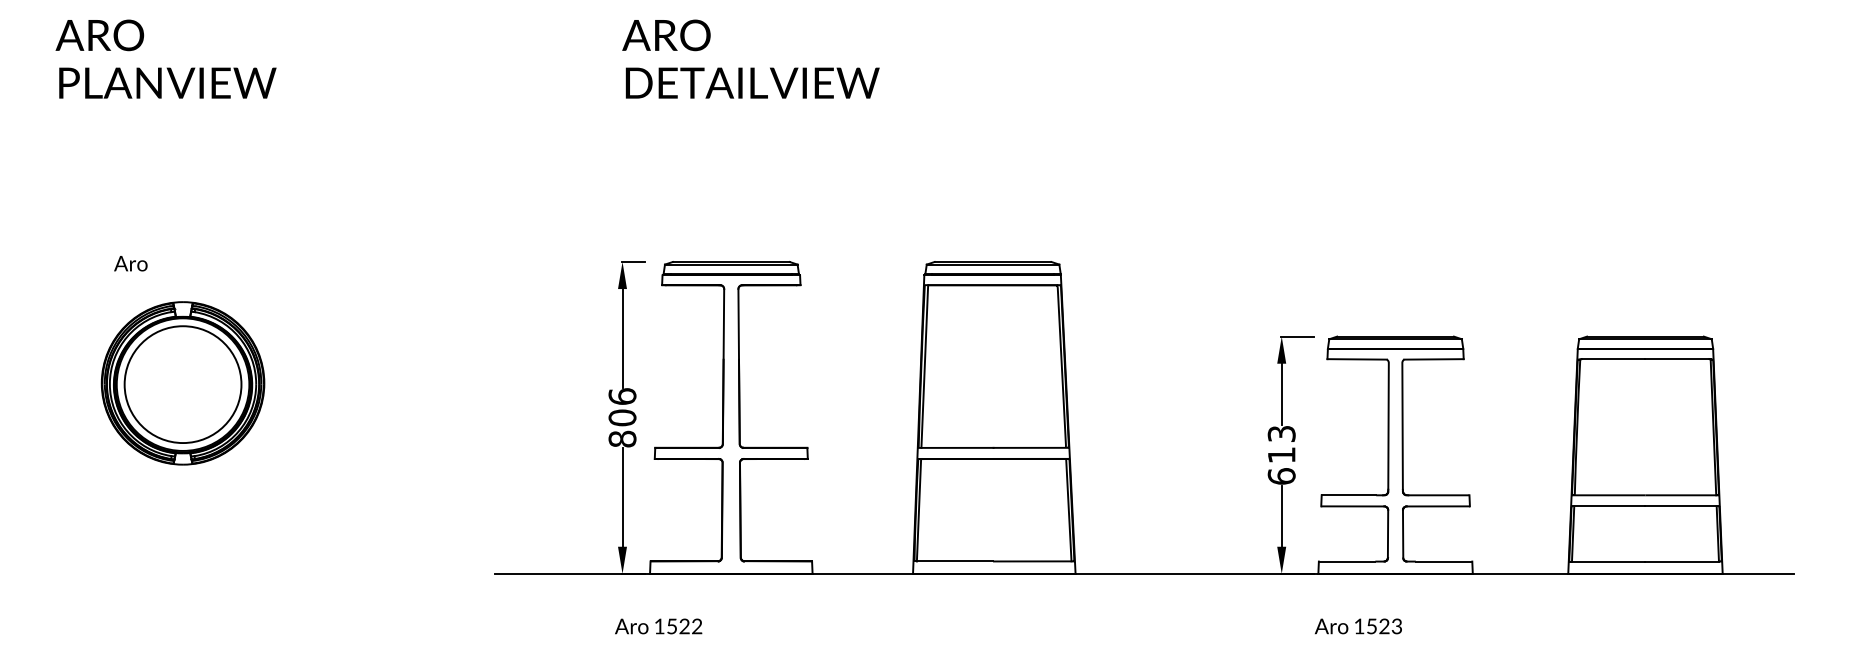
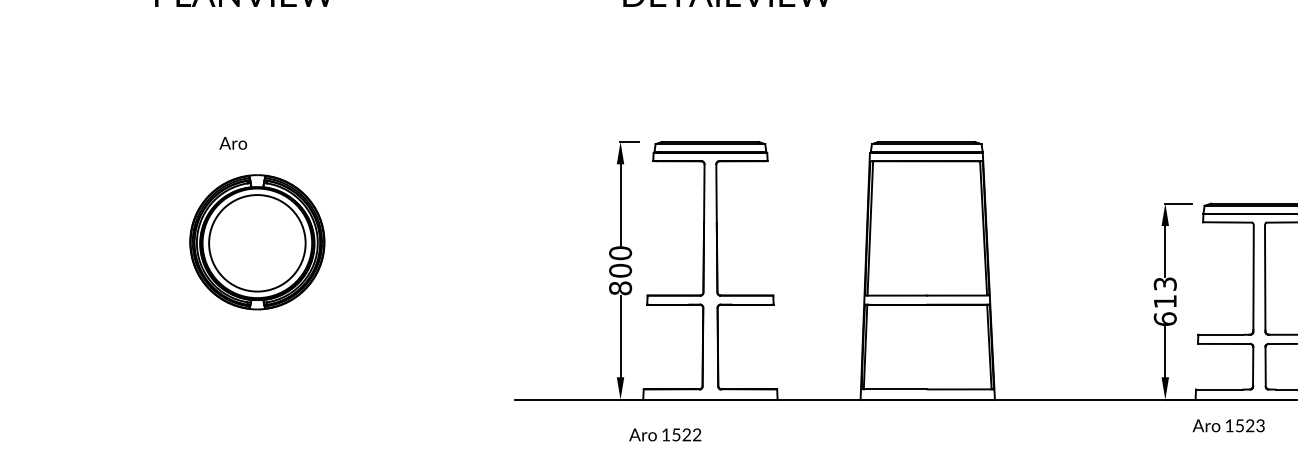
text: (130, 263) -> (232, 143), moved
text: (622, 396) -> (620, 253), 806 -> 800
text: (658, 626) -> (665, 434), moved
text: (1358, 626) -> (1228, 425), moved

